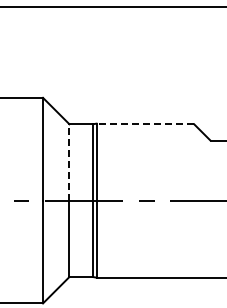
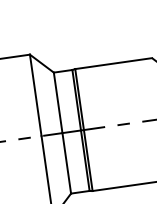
line: (145, 123) -> (114, 63), dashed -> solid
line: (69, 161) -> (58, 102), dashed -> solid

